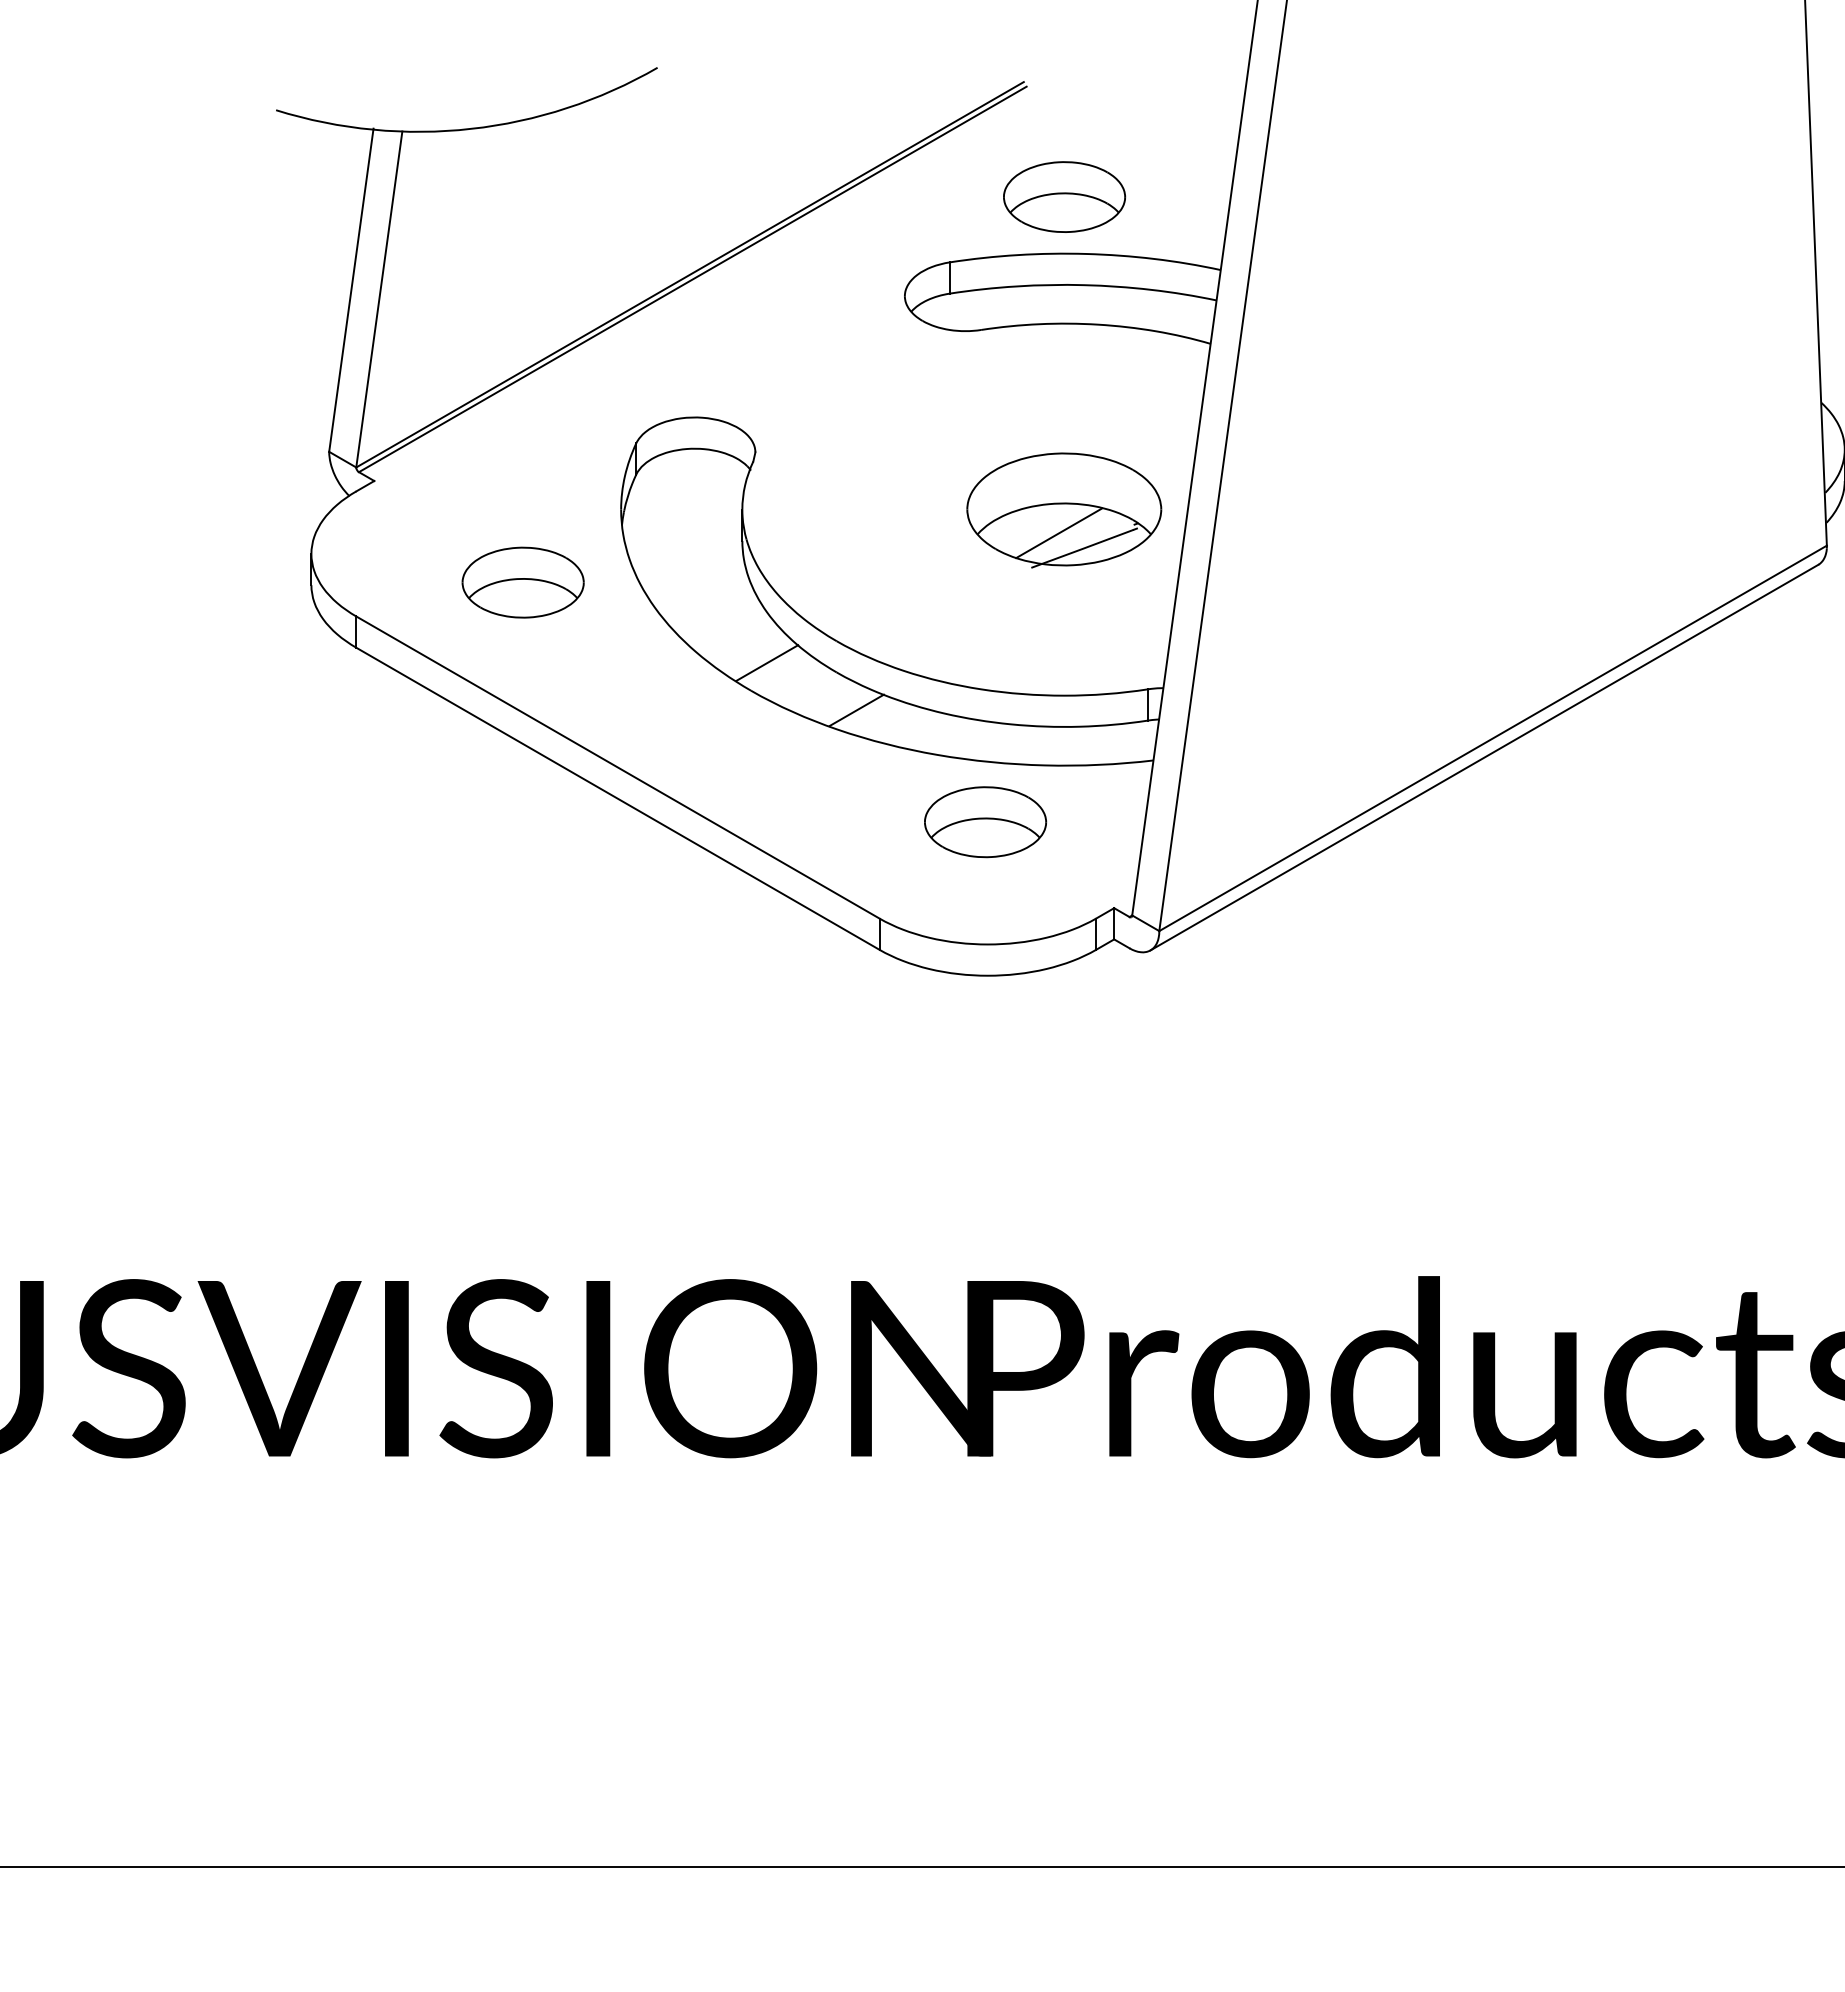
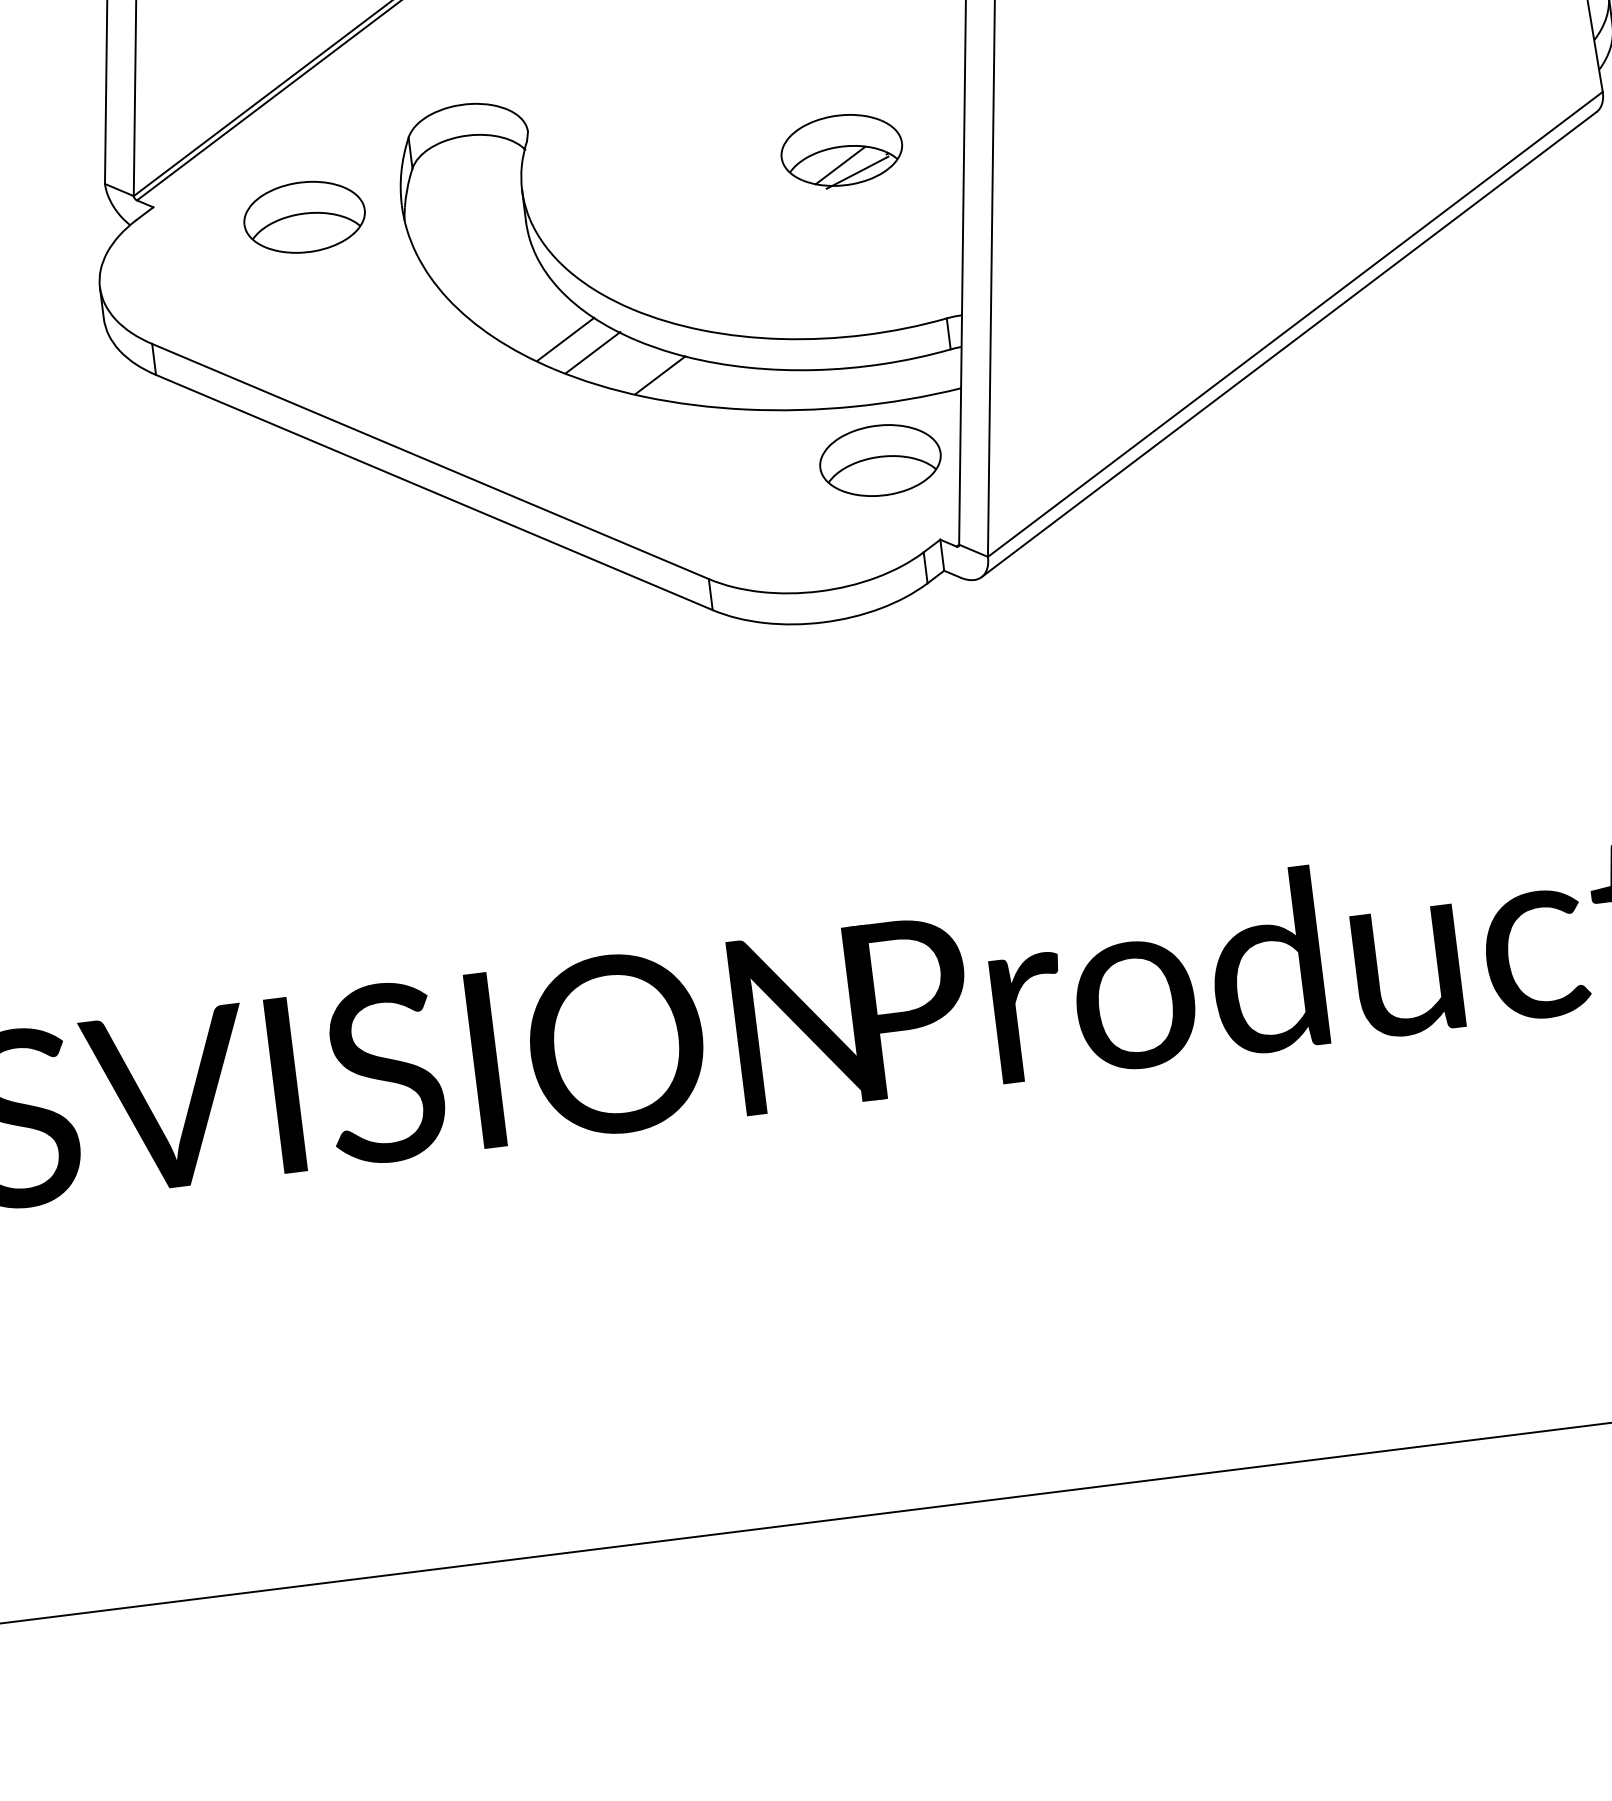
part: (1064, 509) -> (841, 150), size x0.62
part: (522, 582) -> (303, 217), moved
line: (792, 679) -> (592, 352), added
part: (985, 822) -> (880, 460), moved

